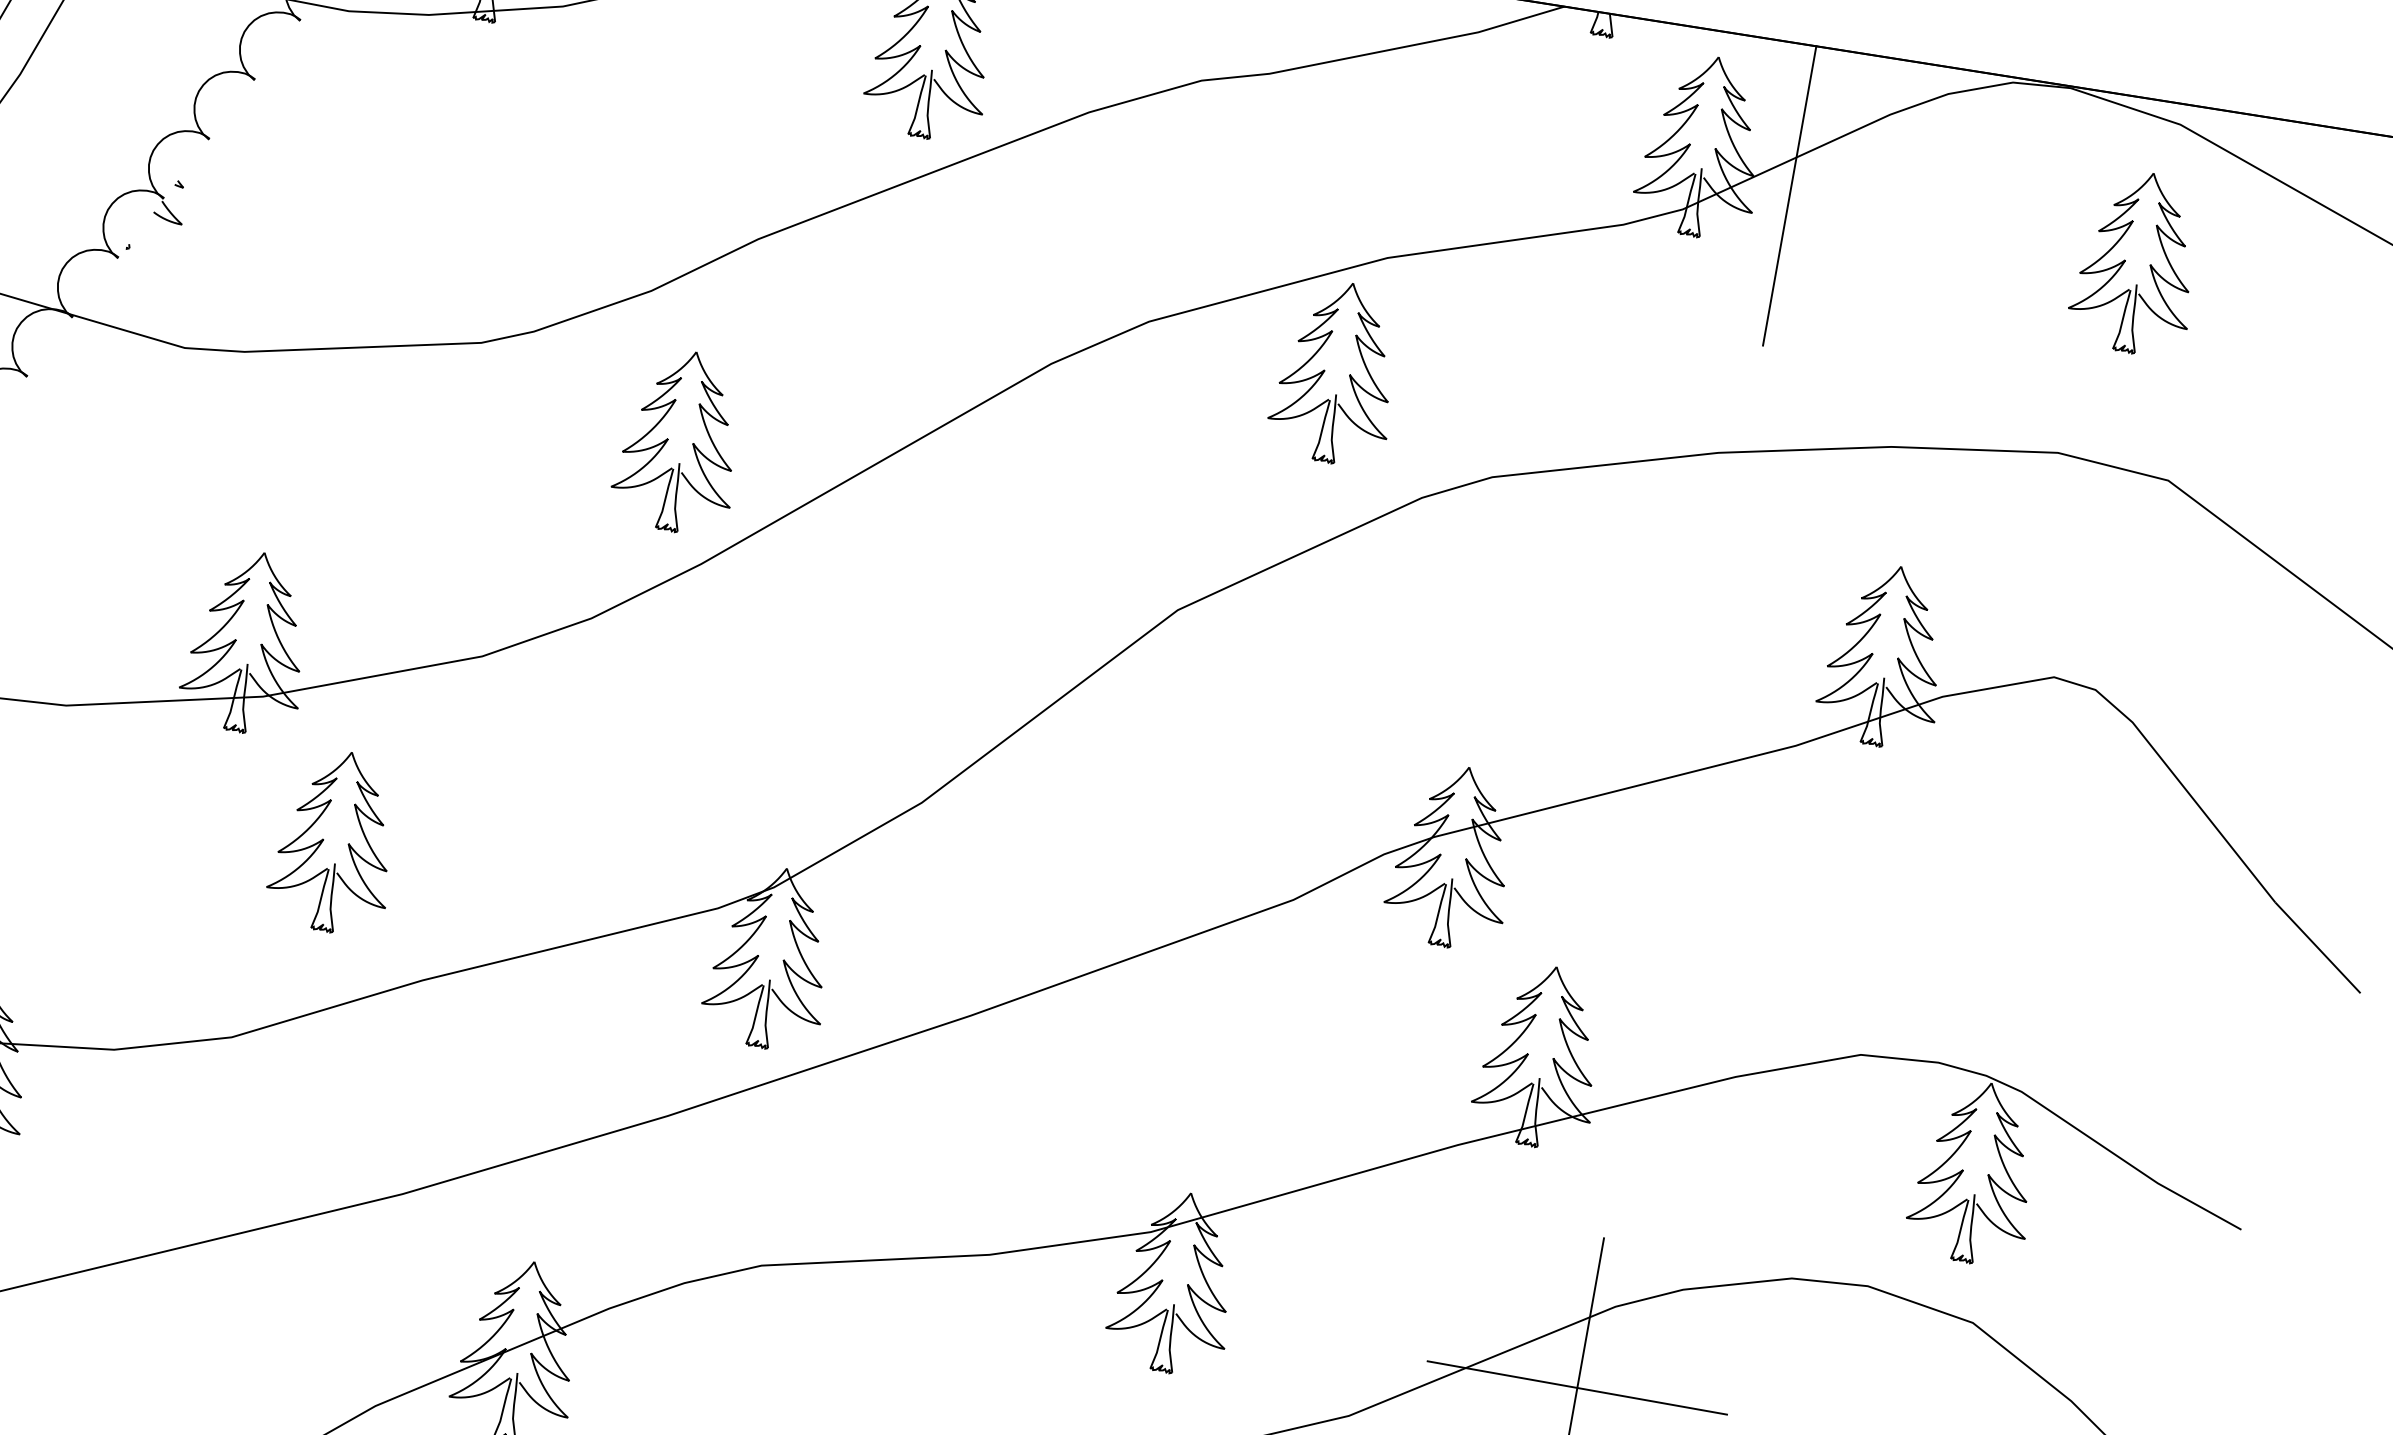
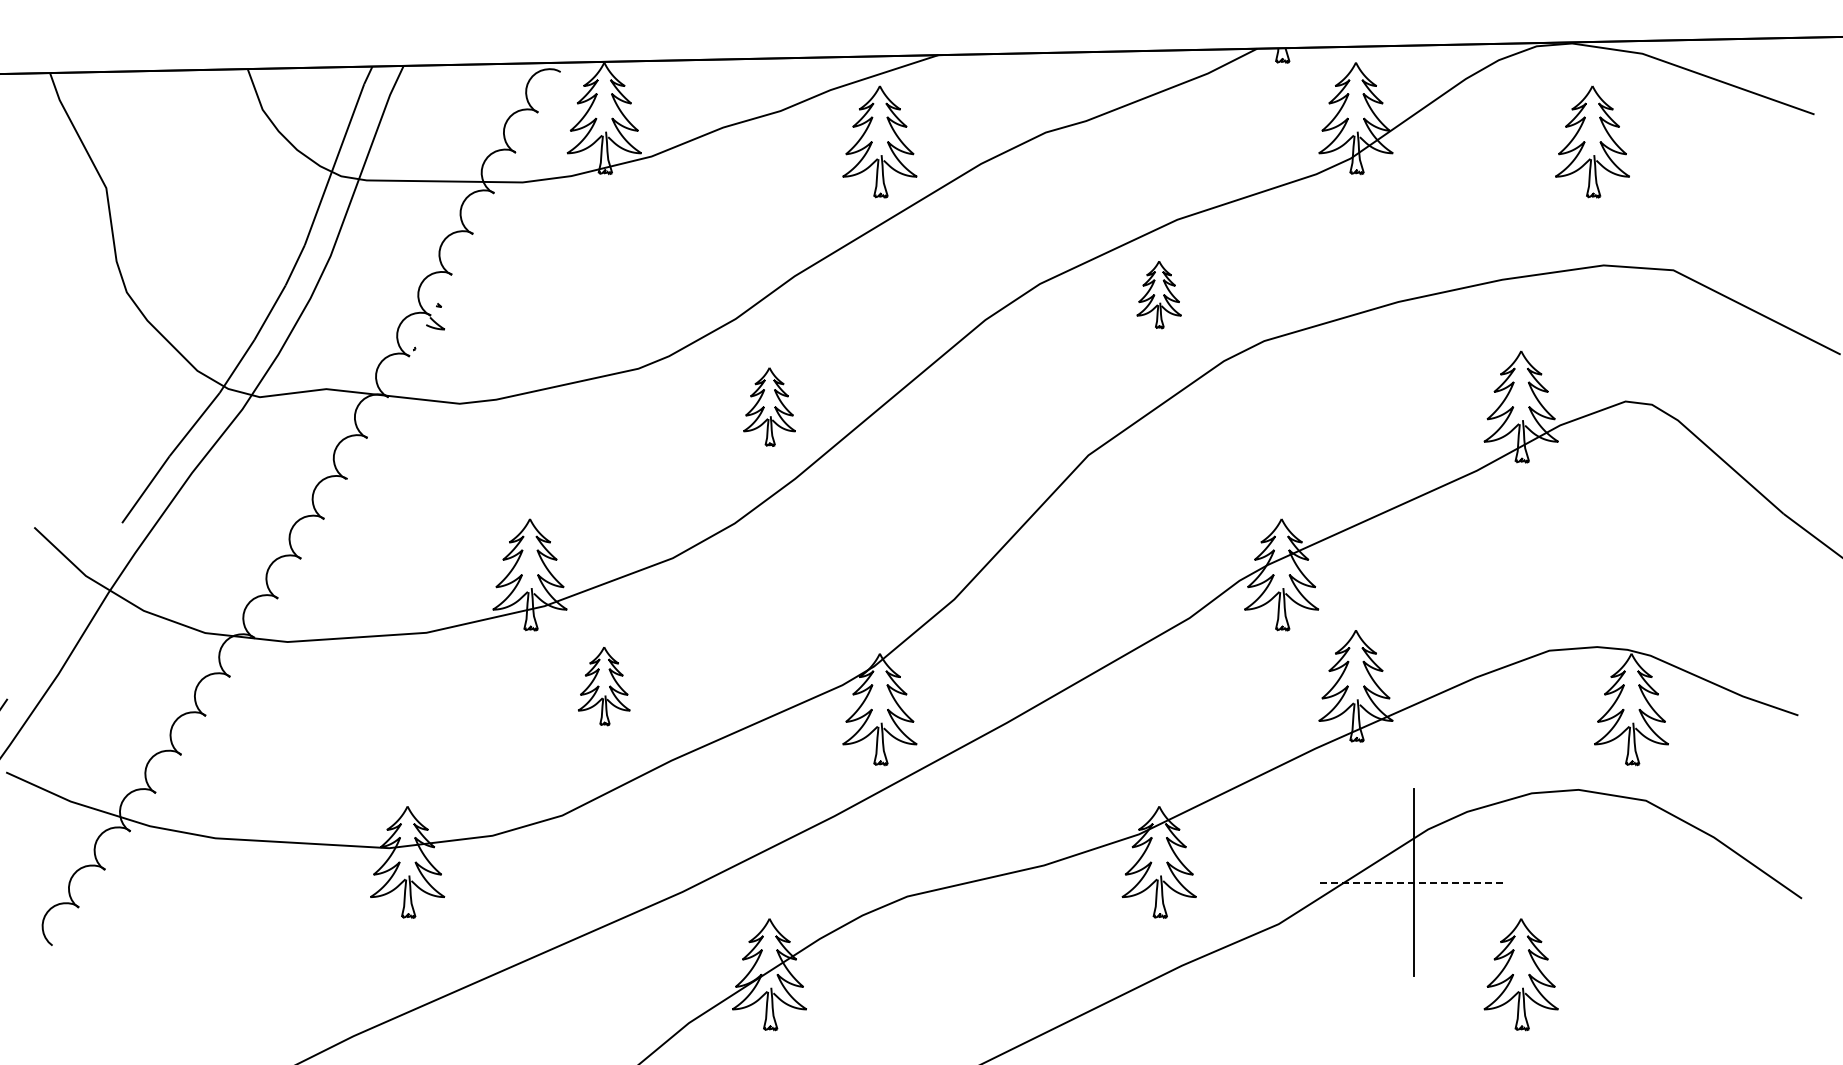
line: (1789, 195) -> (1413, 138), removed
part: (2137, 262) -> (1592, 141), moved
part: (1336, 372) -> (1158, 294), size x0.6
part: (680, 440) -> (769, 406), size x0.7
part: (334, 842) -> (603, 686), size x0.7
line: (1578, 1387) -> (1414, 882), solid -> dashed

